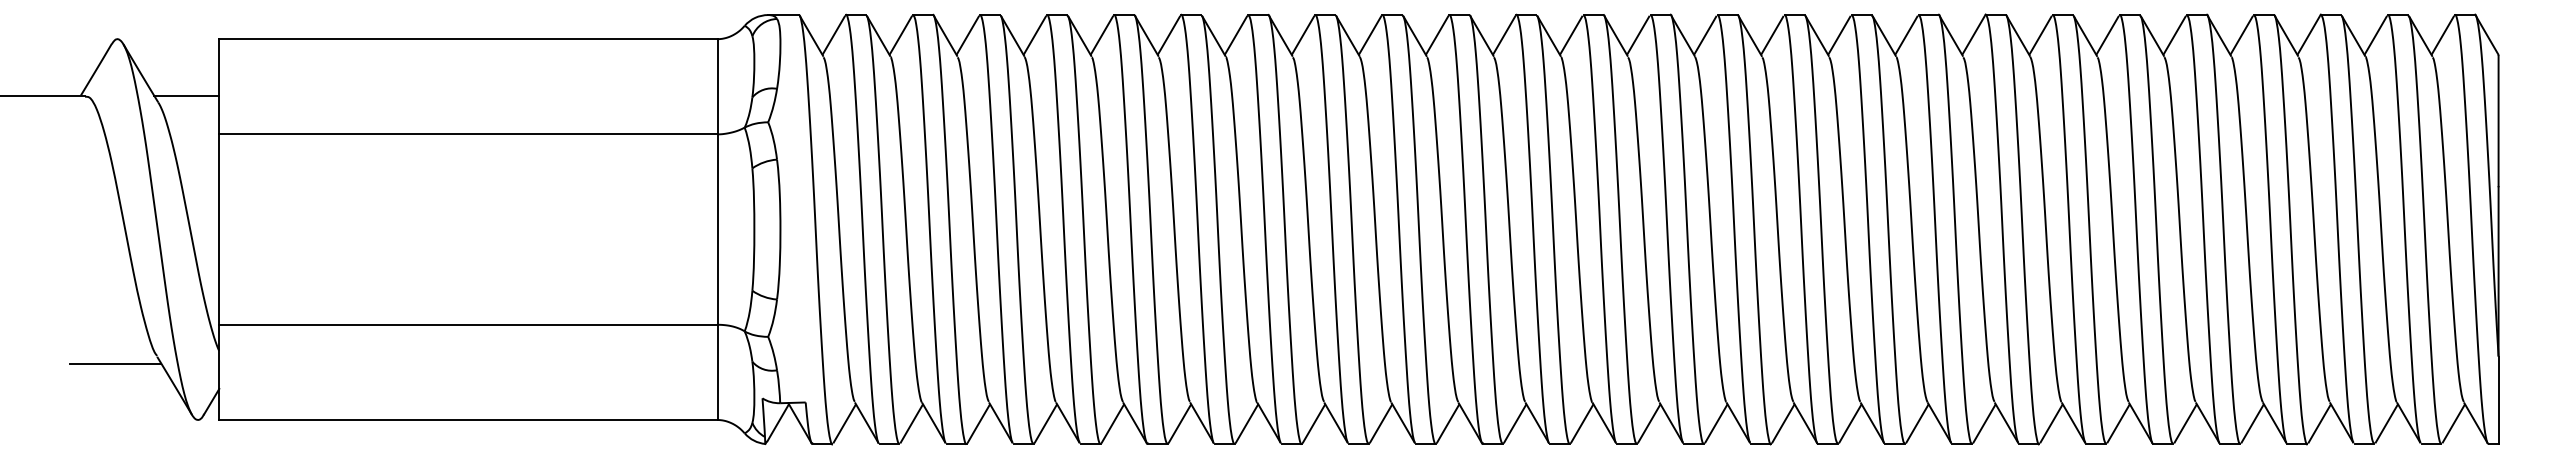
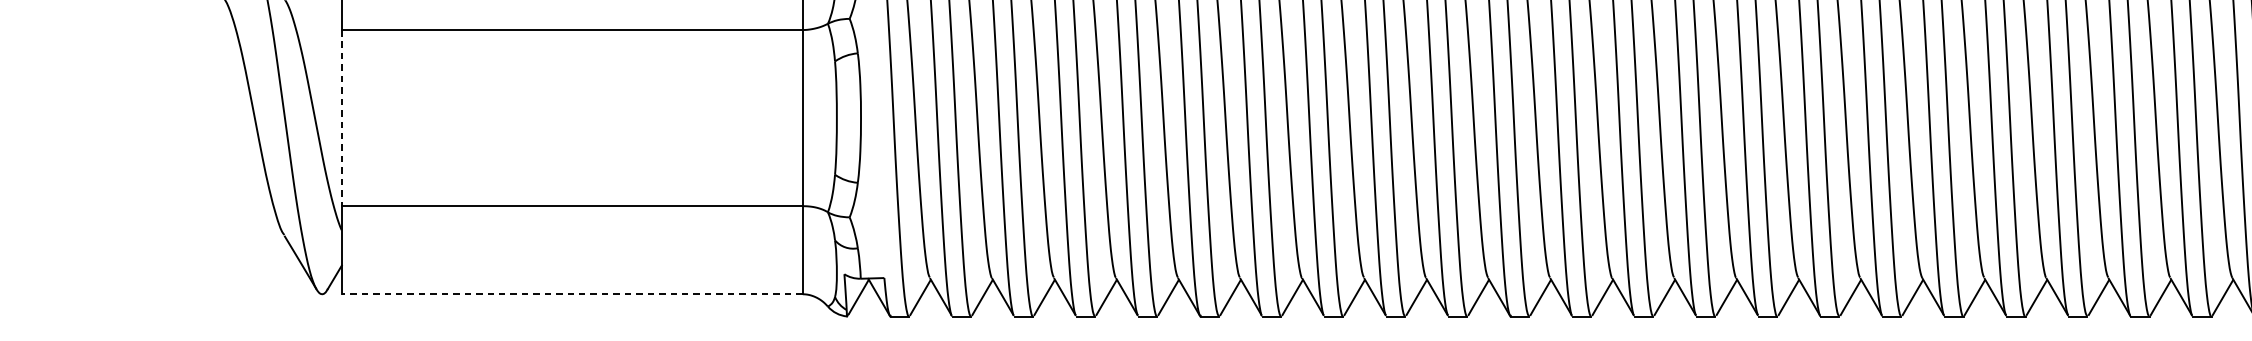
line: (219, 230) -> (342, 118), solid -> dashed
line: (115, 363) -> (245, 241), removed
line: (467, 420) -> (571, 294), solid -> dashed

